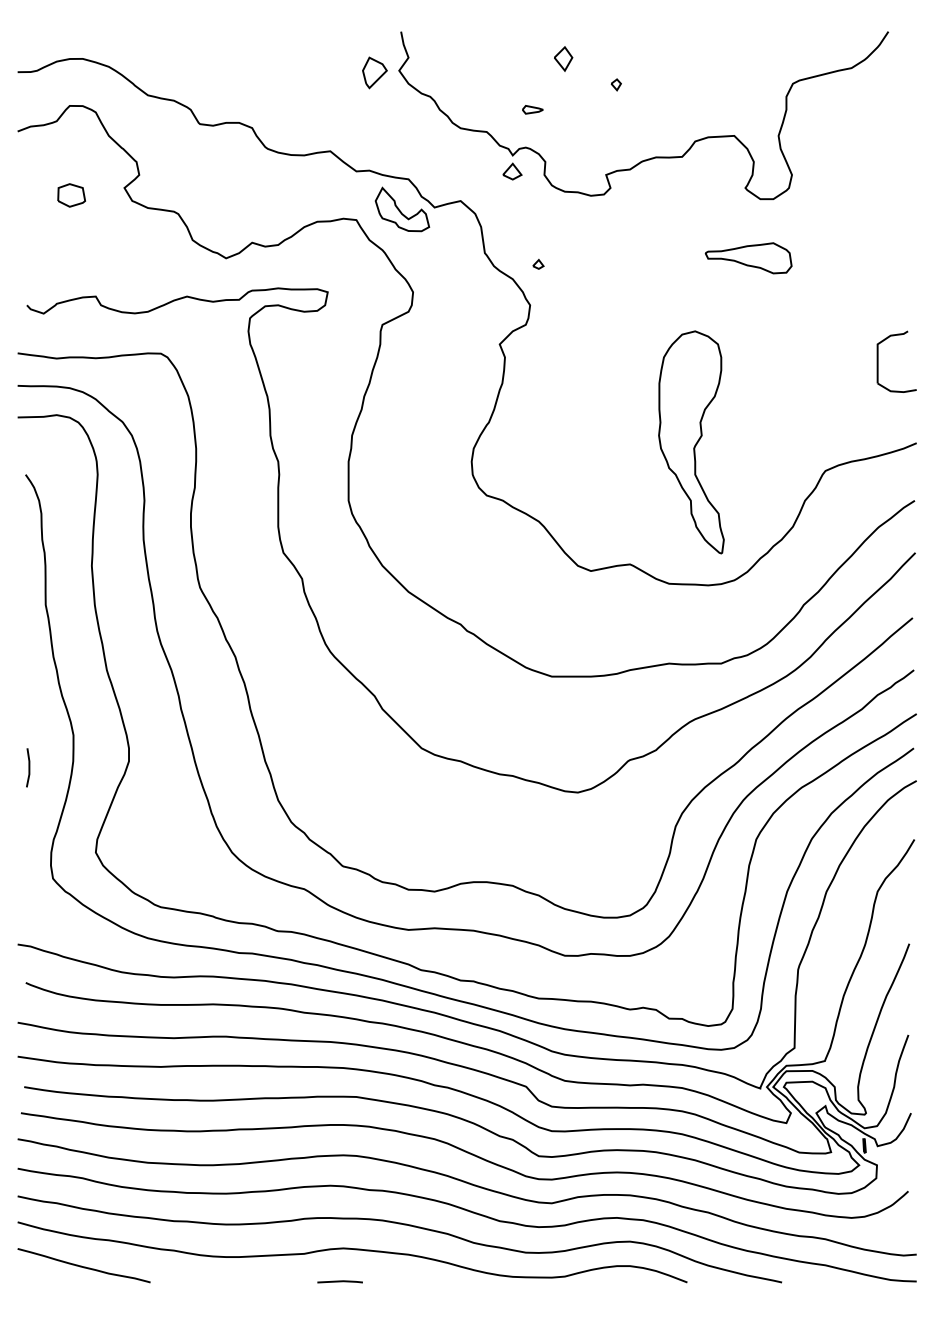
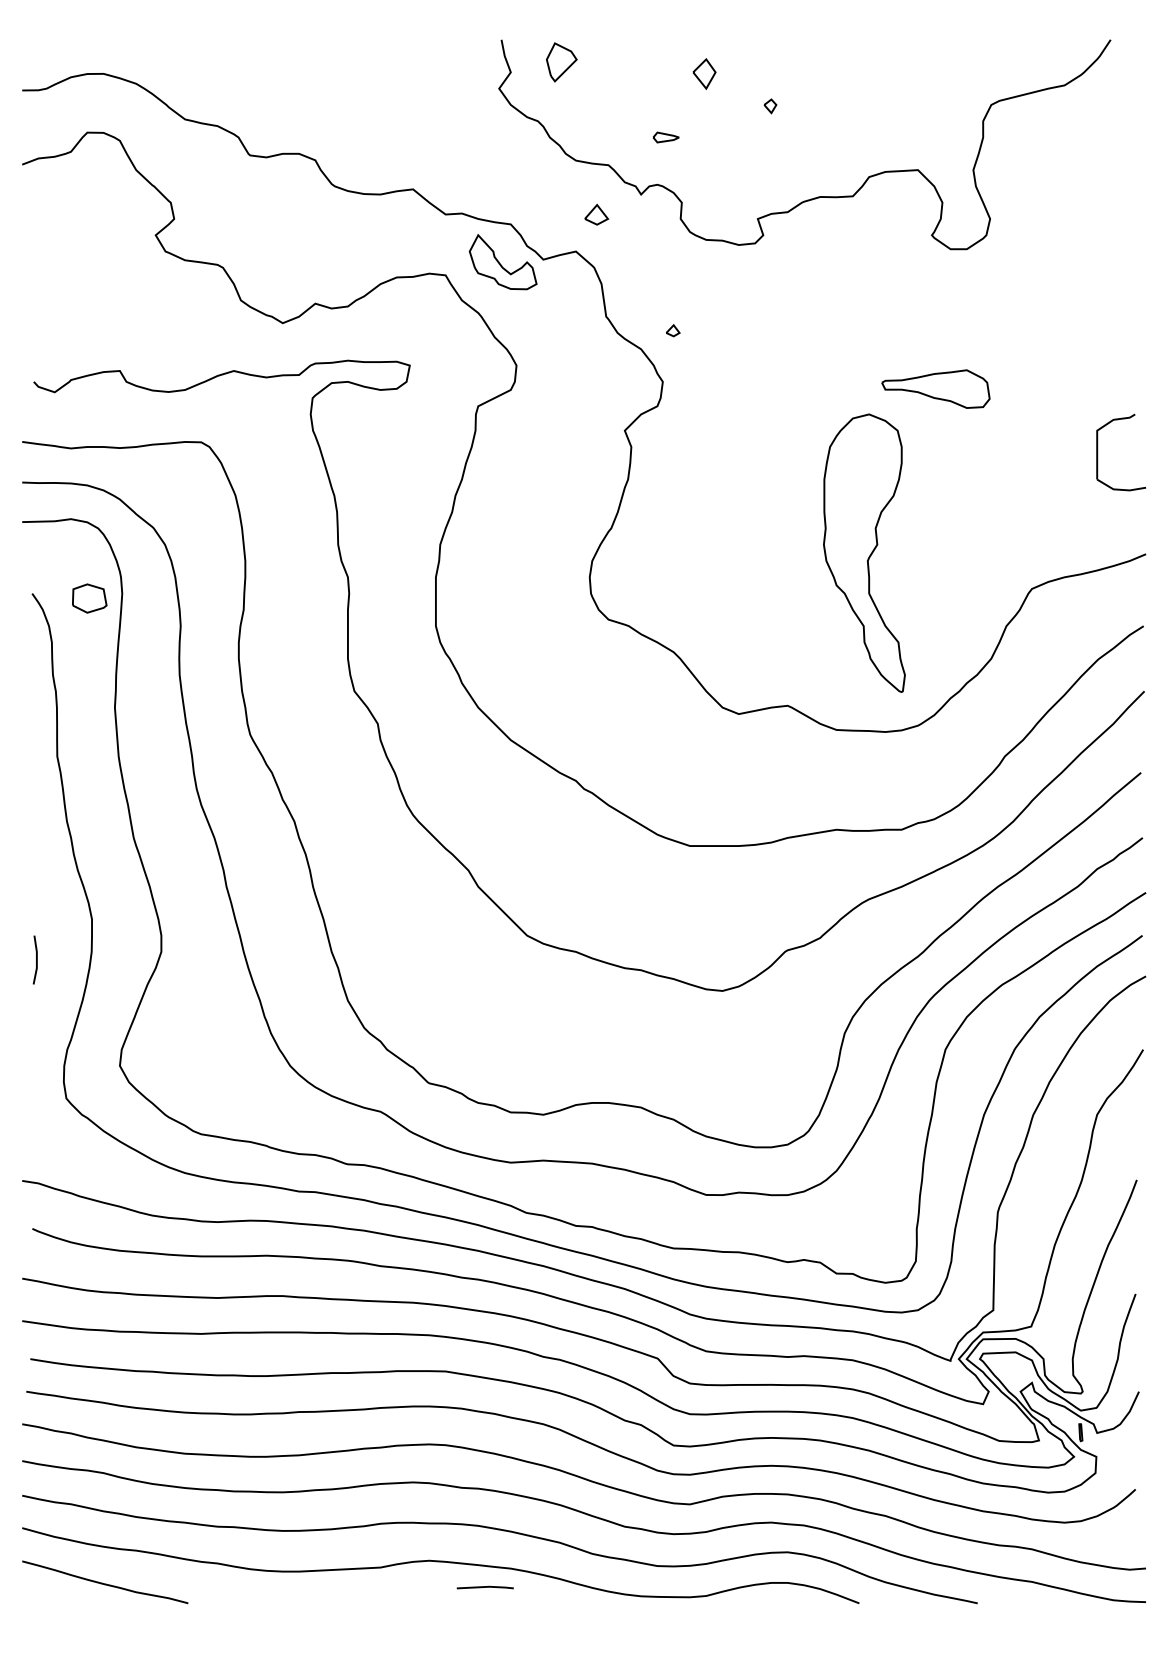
part: (374, 72) -> (561, 62), moved
part: (512, 171) -> (596, 214), moved
part: (71, 195) -> (89, 598), moved
part: (748, 257) -> (935, 388), moved
line: (339, 1281) -> (484, 1587), moved

